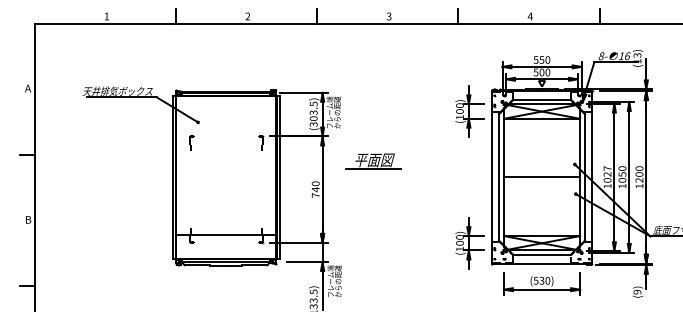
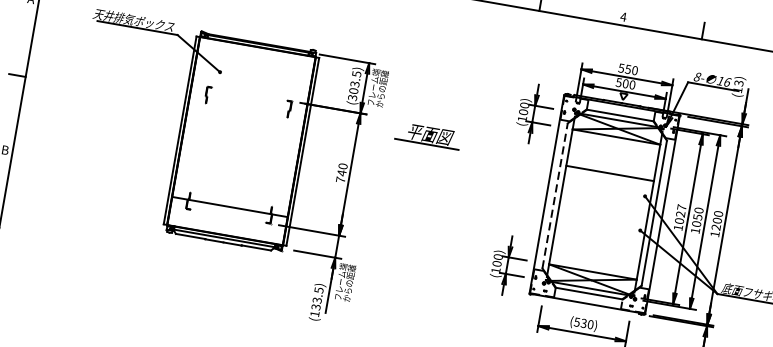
part: (373, 161) -> (428, 135), moved
line: (498, 176) -> (554, 194), solid -> dashed
line: (541, 177) -> (609, 173), moved

